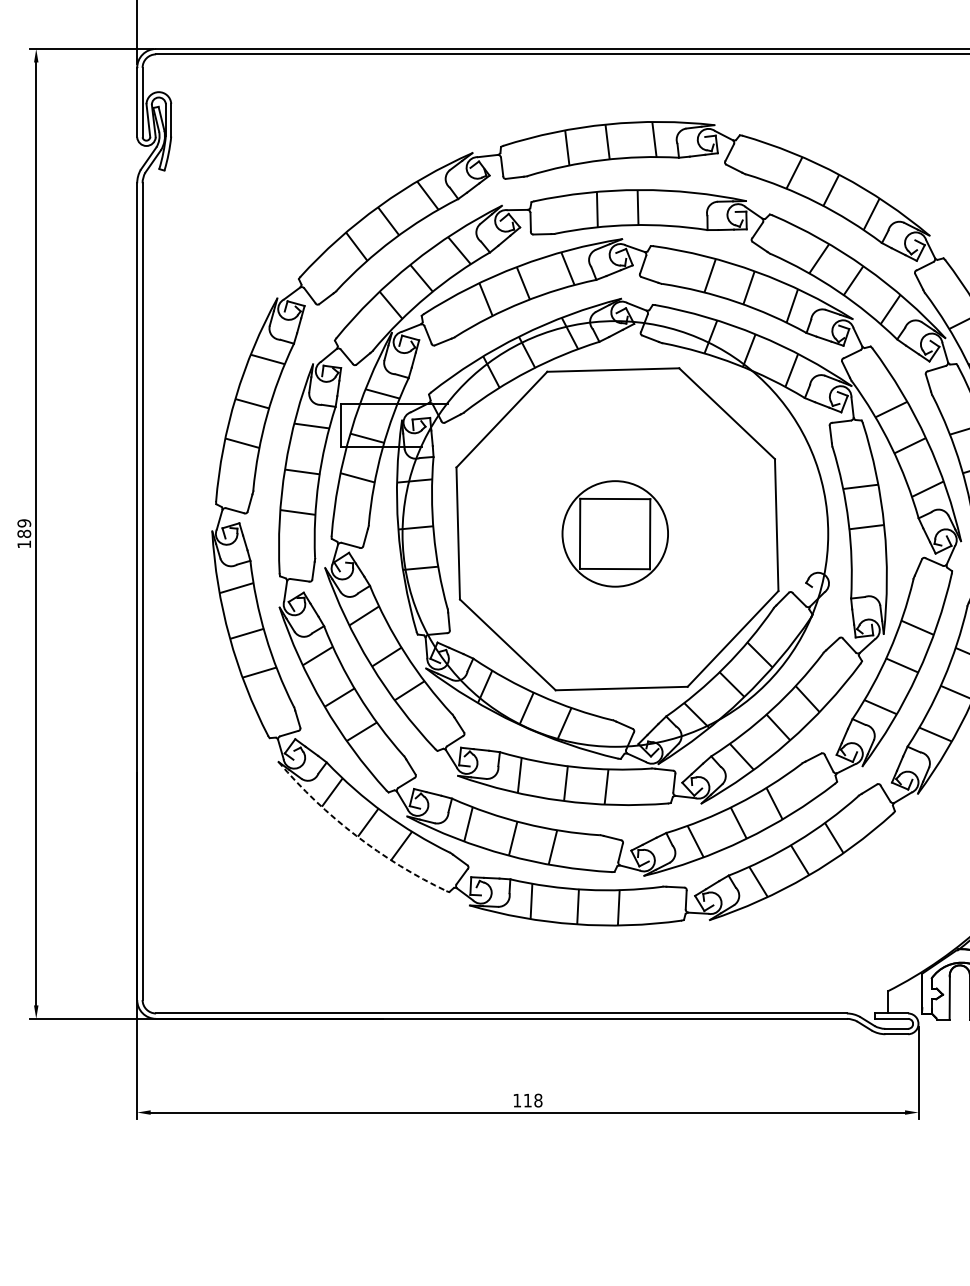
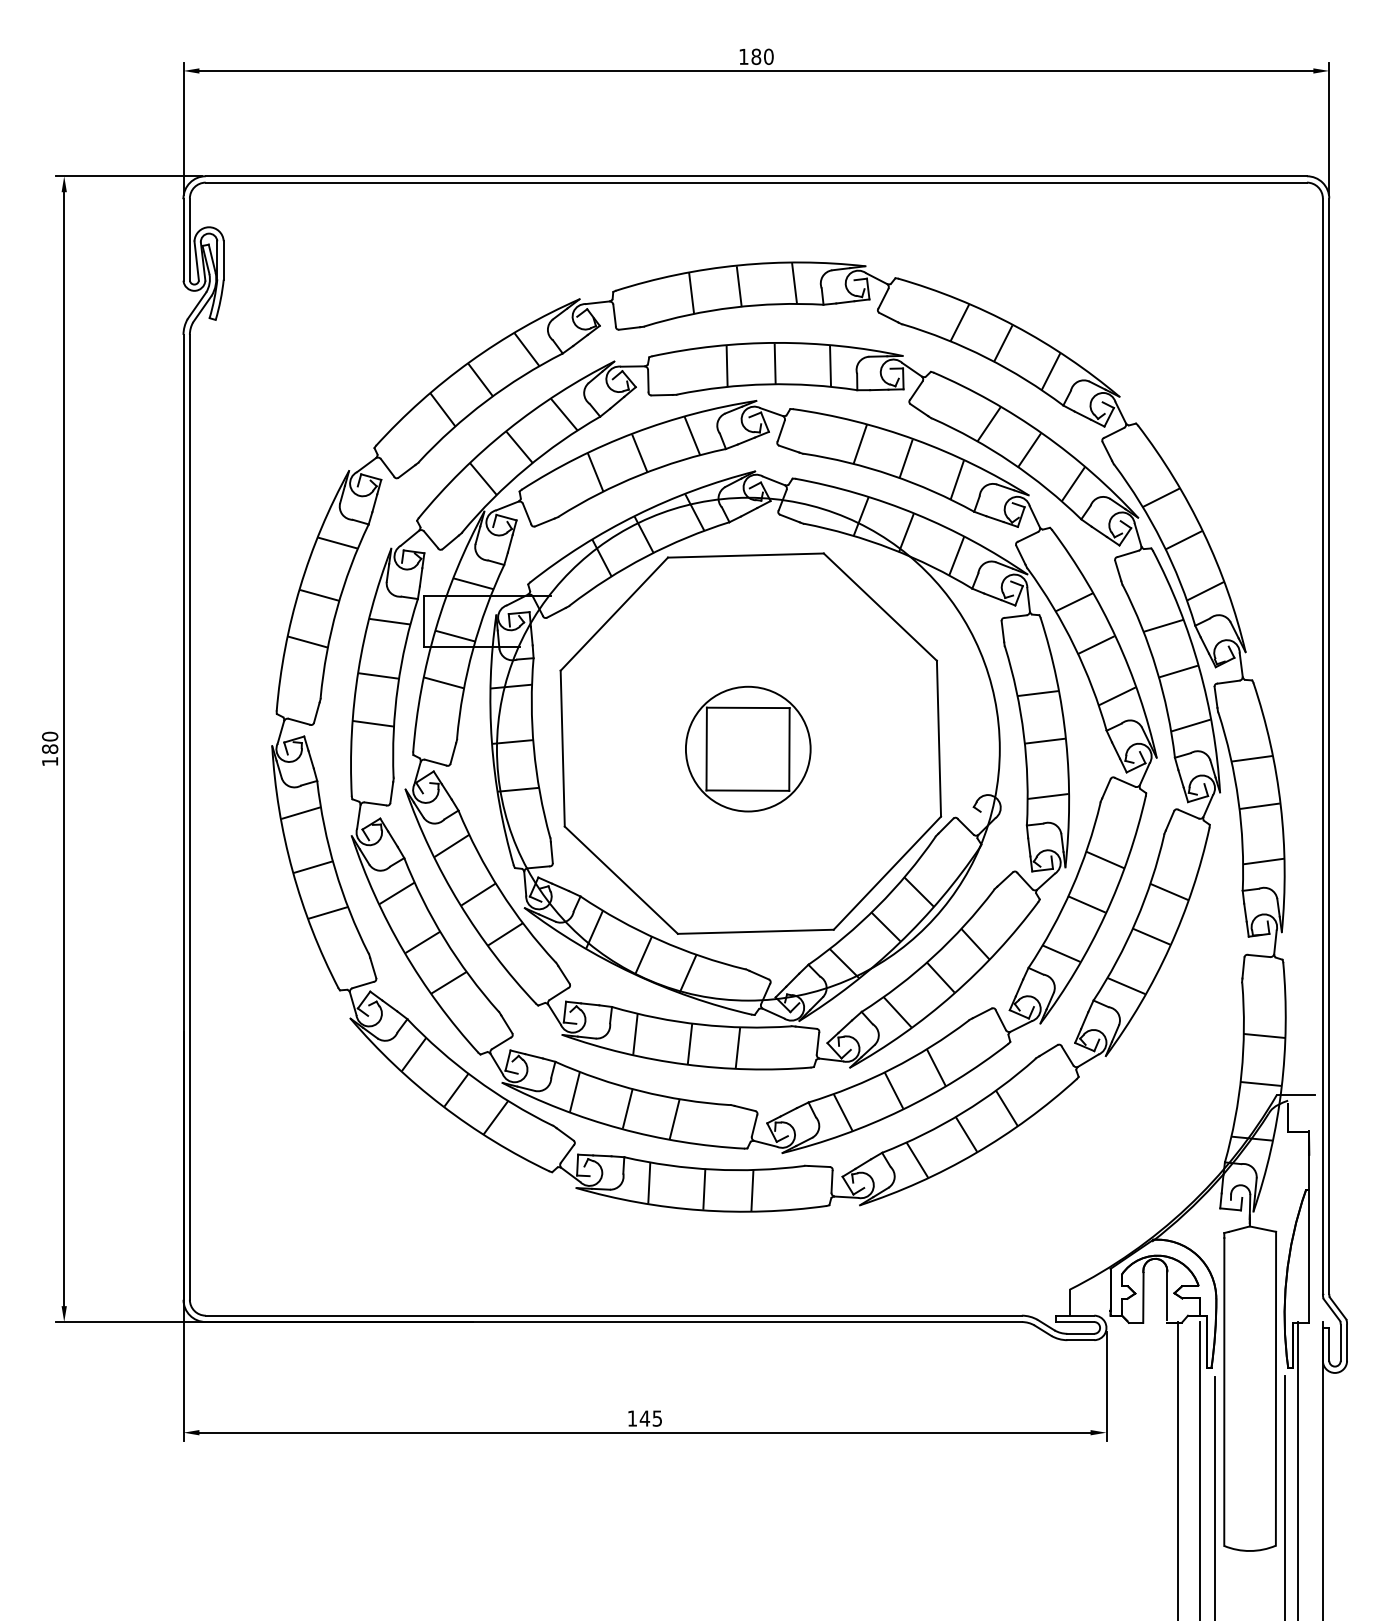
line: (684, 209) -> (830, 365), added
text: (24, 523) -> (50, 736), 189 -> 180
line: (868, 574) -> (1047, 796), added
arc: (356, 835) -> (442, 1105), dashed -> solid
text: (532, 1100) -> (650, 1418), 118 -> 145

